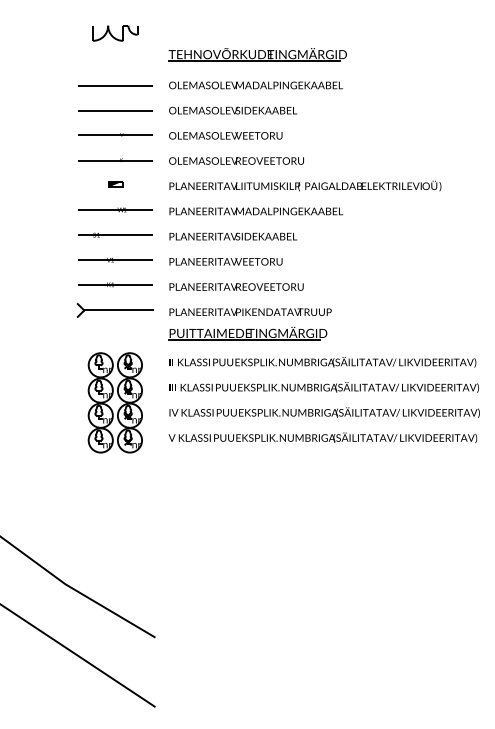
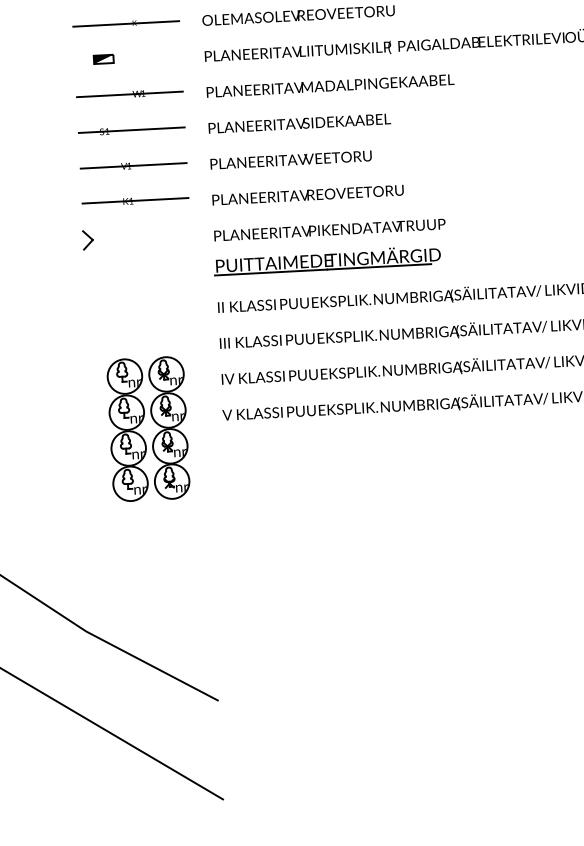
part: (115, 184) -> (103, 59), moved
line: (118, 310) -> (141, 237), removed
part: (114, 402) -> (147, 428), moved

